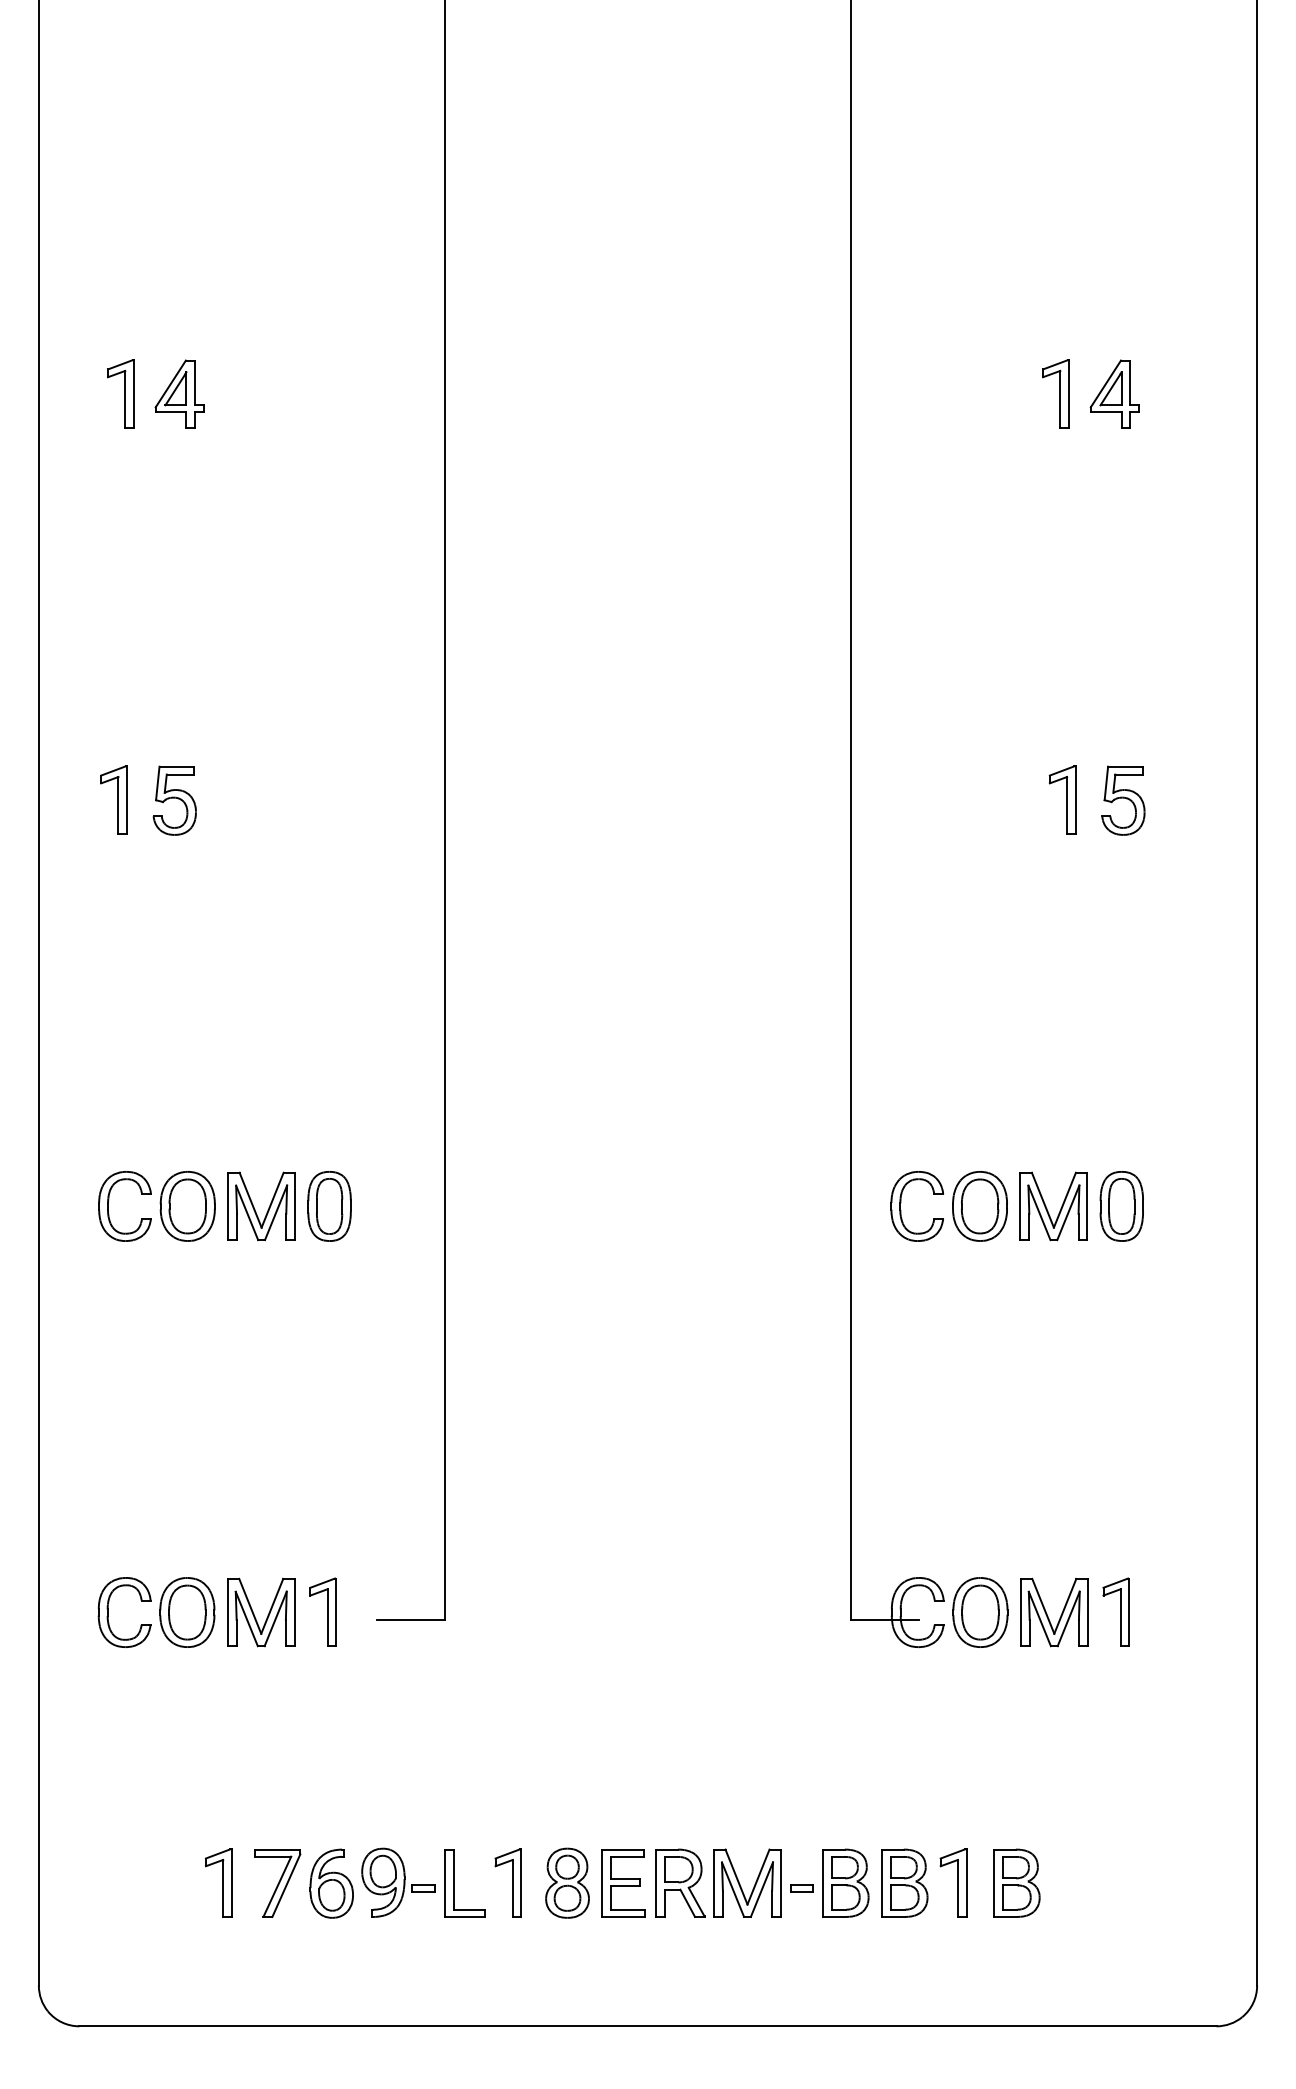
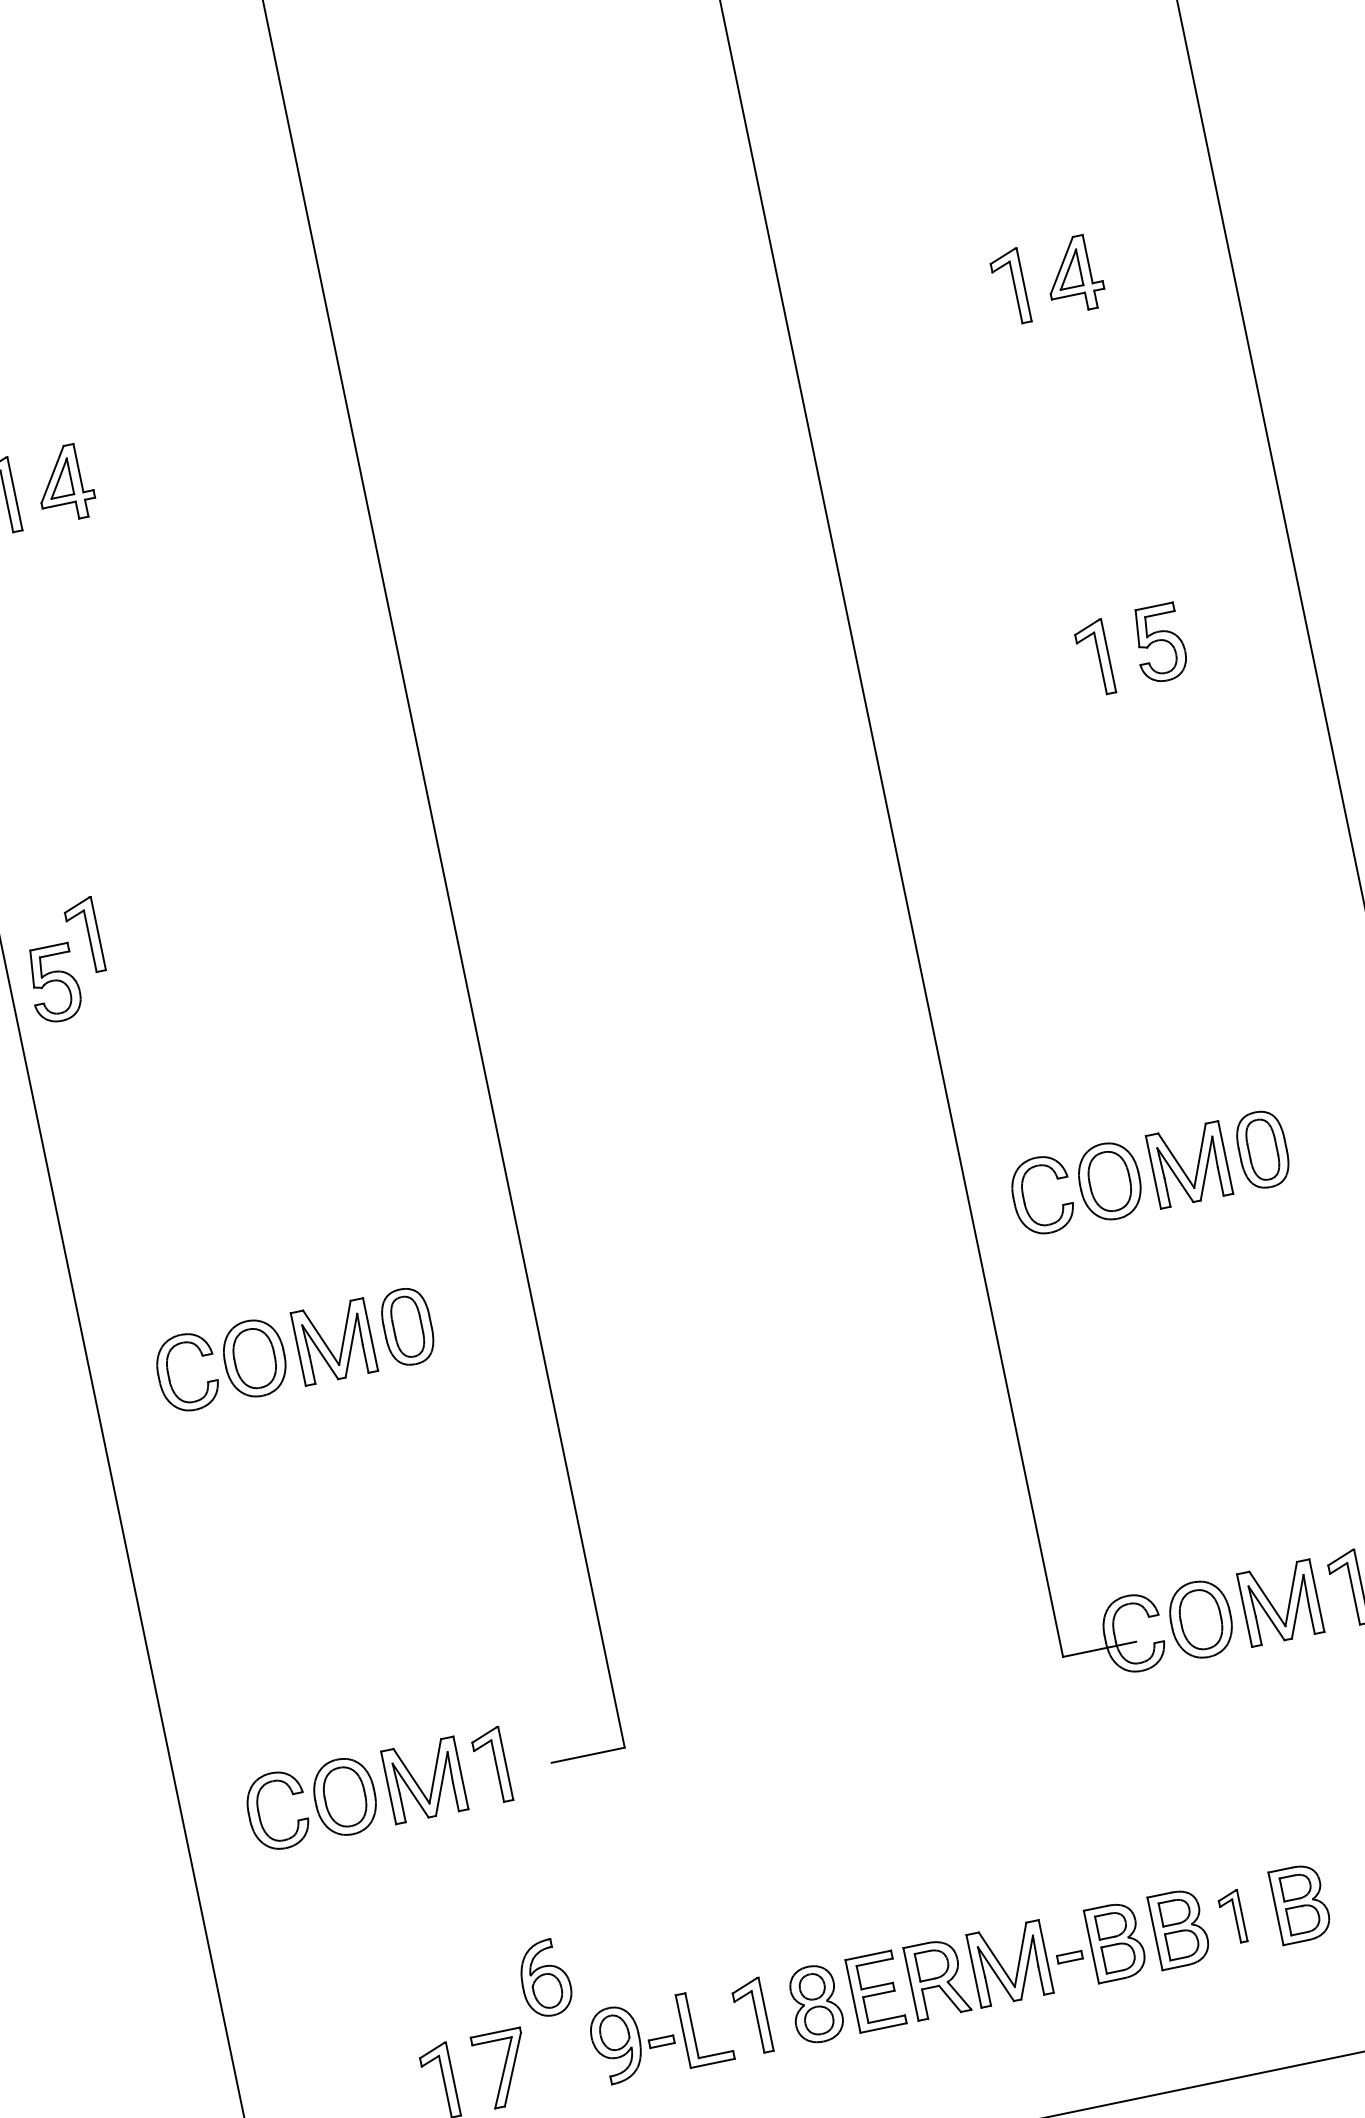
part: (1062, 799) -> (1094, 657), moved
part: (174, 800) -> (54, 983), moved
part: (1123, 800) -> (1159, 643), moved
part: (953, 1882) -> (1232, 1917), size x0.7
part: (331, 1883) -> (544, 1978), moved

